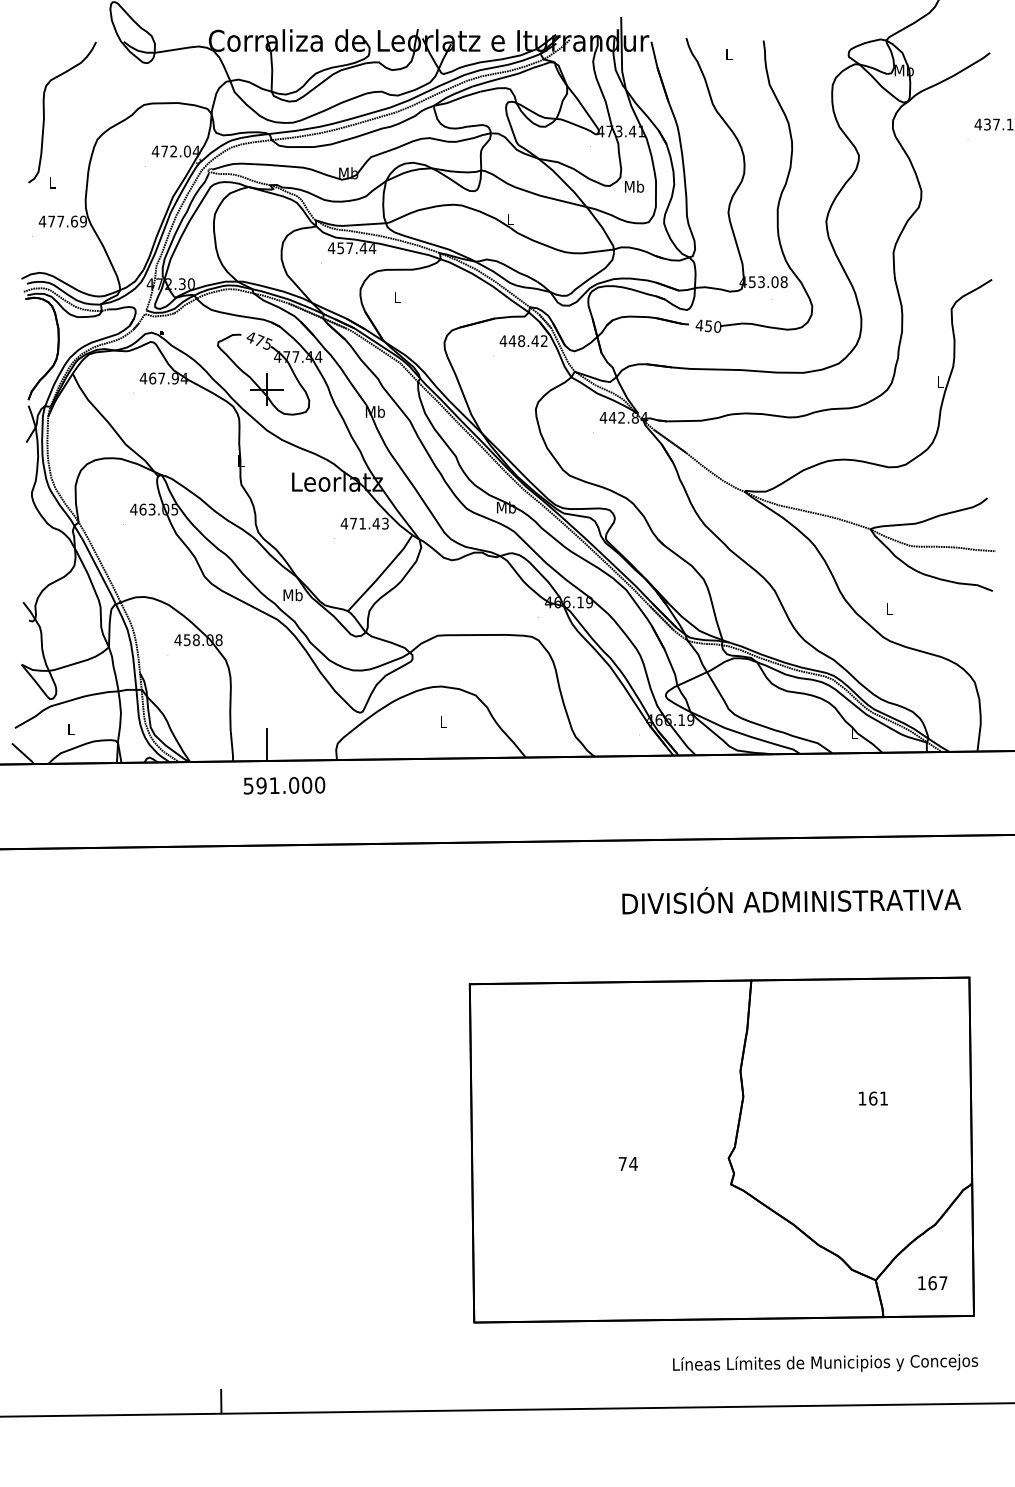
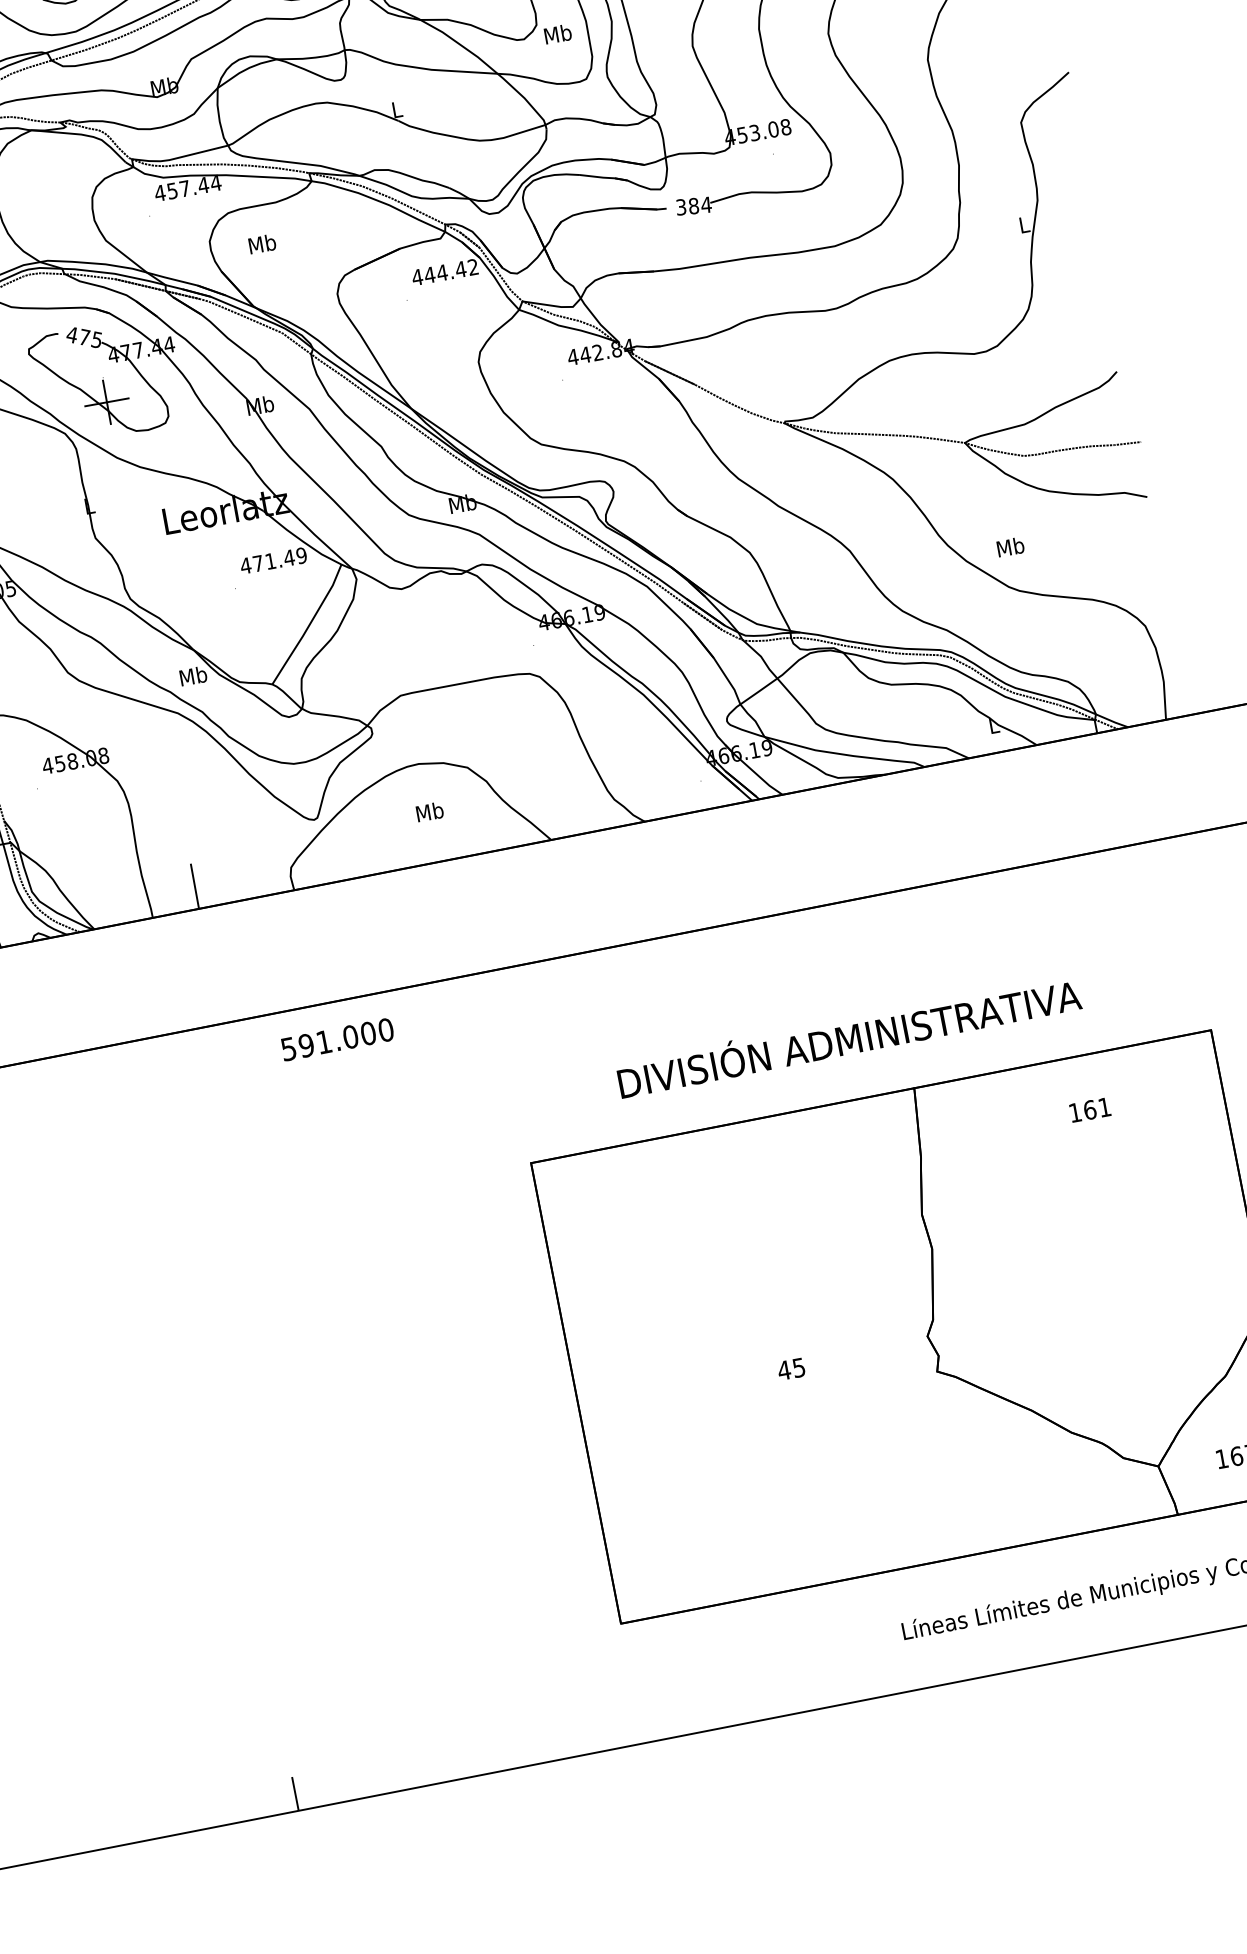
text: (397, 297) -> (262, 244), L -> Mb
text: (708, 325) -> (693, 205), 450 -> 384
text: (521, 341) -> (442, 273), 448.42 -> 444.42
text: (384, 523) -> (300, 555), 471.43 -> 471.49
text: (889, 608) -> (1010, 546), L -> Mb
text: (442, 721) -> (428, 811), L -> Mb
text: (284, 785) -> (337, 1039), moved
text: (791, 900) -> (849, 1038), moved
text: (873, 1098) -> (1090, 1109), moved
text: (627, 1163) -> (790, 1368), 74 -> 45

